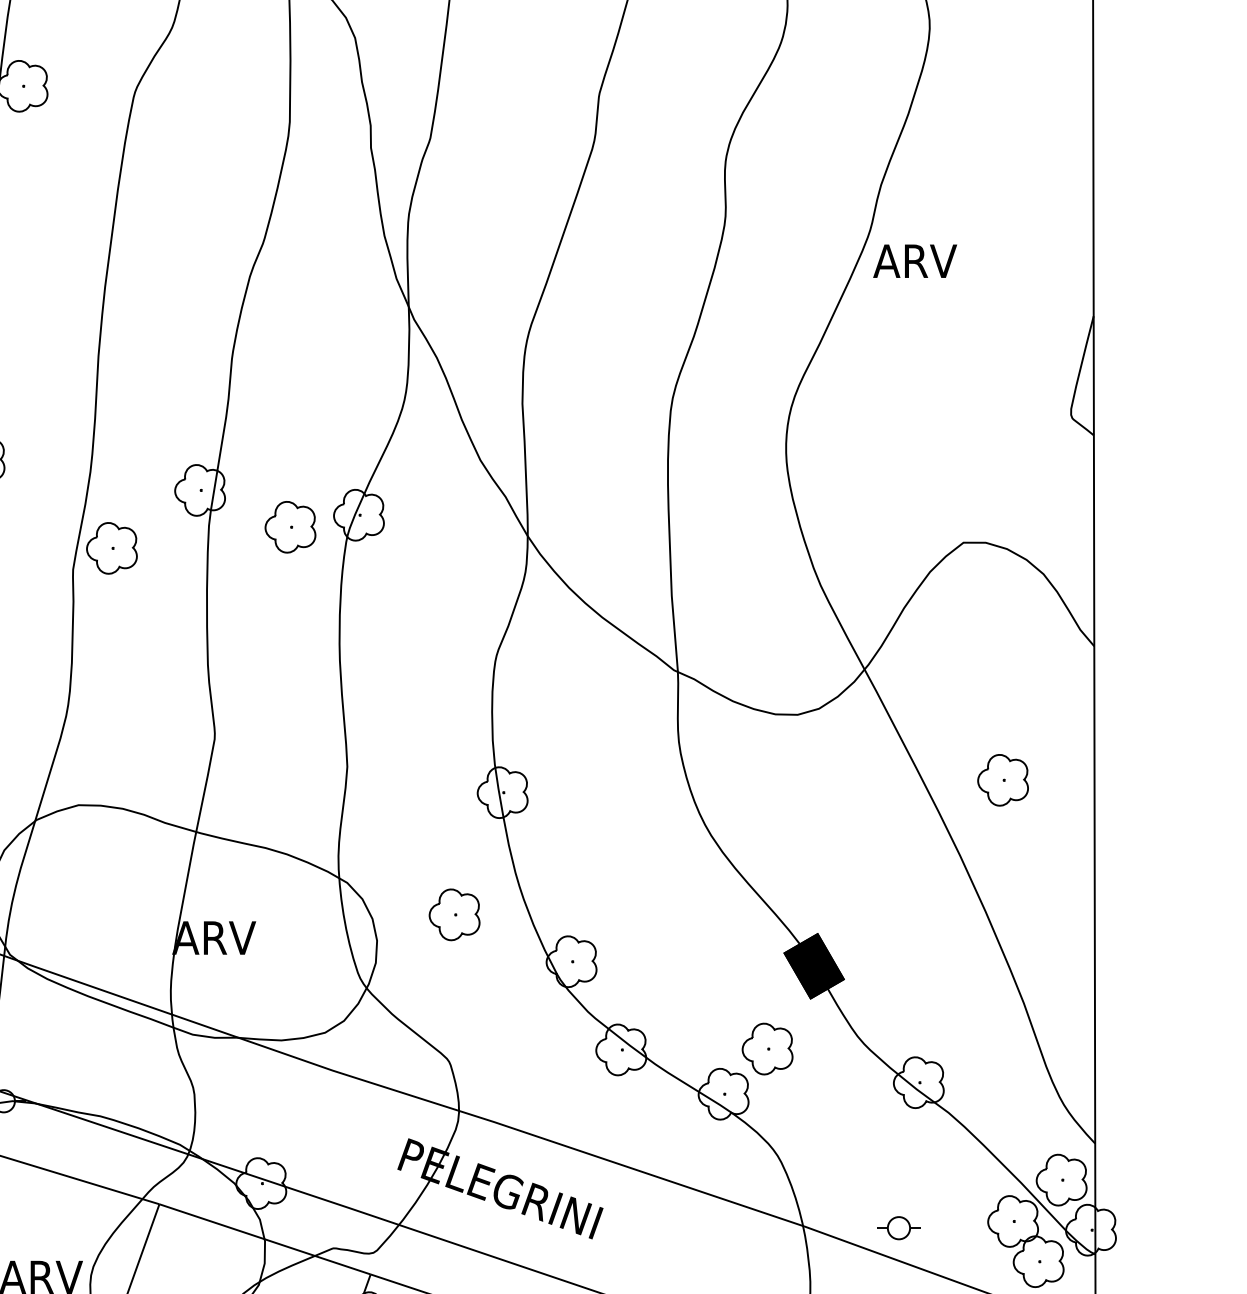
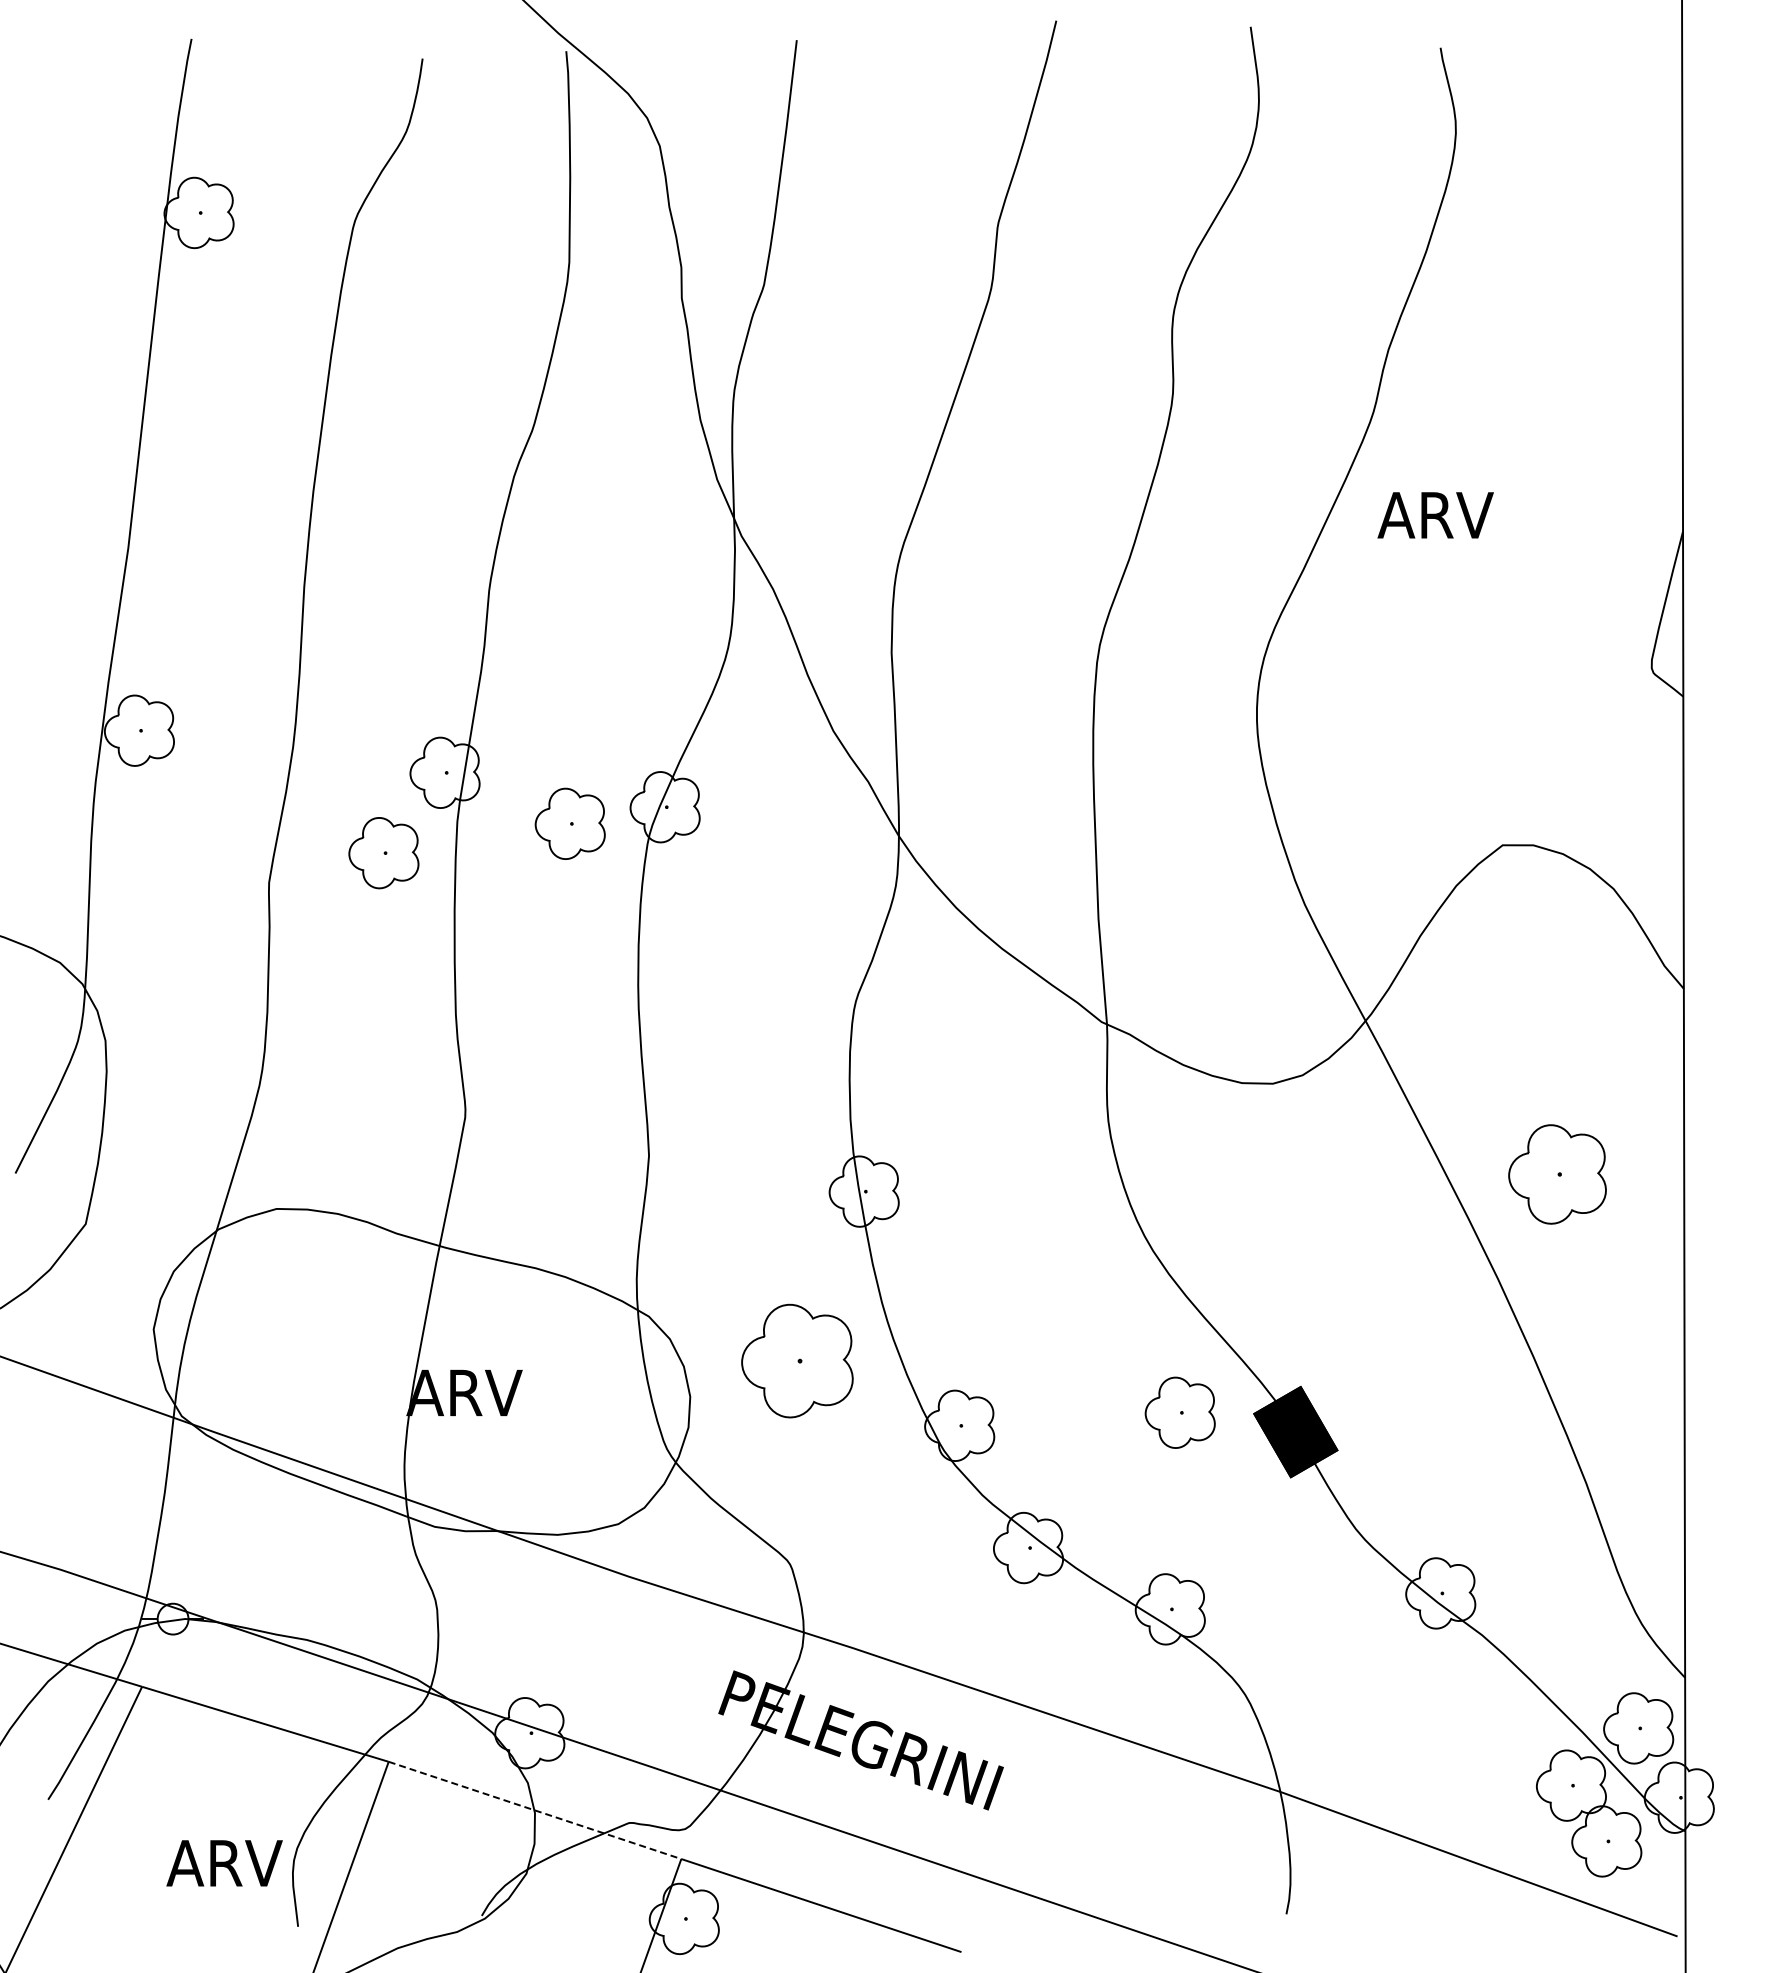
text: (915, 261) -> (1435, 515), moved
part: (111, 548) -> (383, 853), moved
part: (1003, 780) -> (1557, 1174), size x1.4
part: (454, 914) -> (797, 1360), size x1.6
part: (767, 1048) -> (1179, 1412), moved
part: (898, 1227) -> (1412, 1794), removed
line: (265, 1239) -> (535, 1810), solid -> dashed

